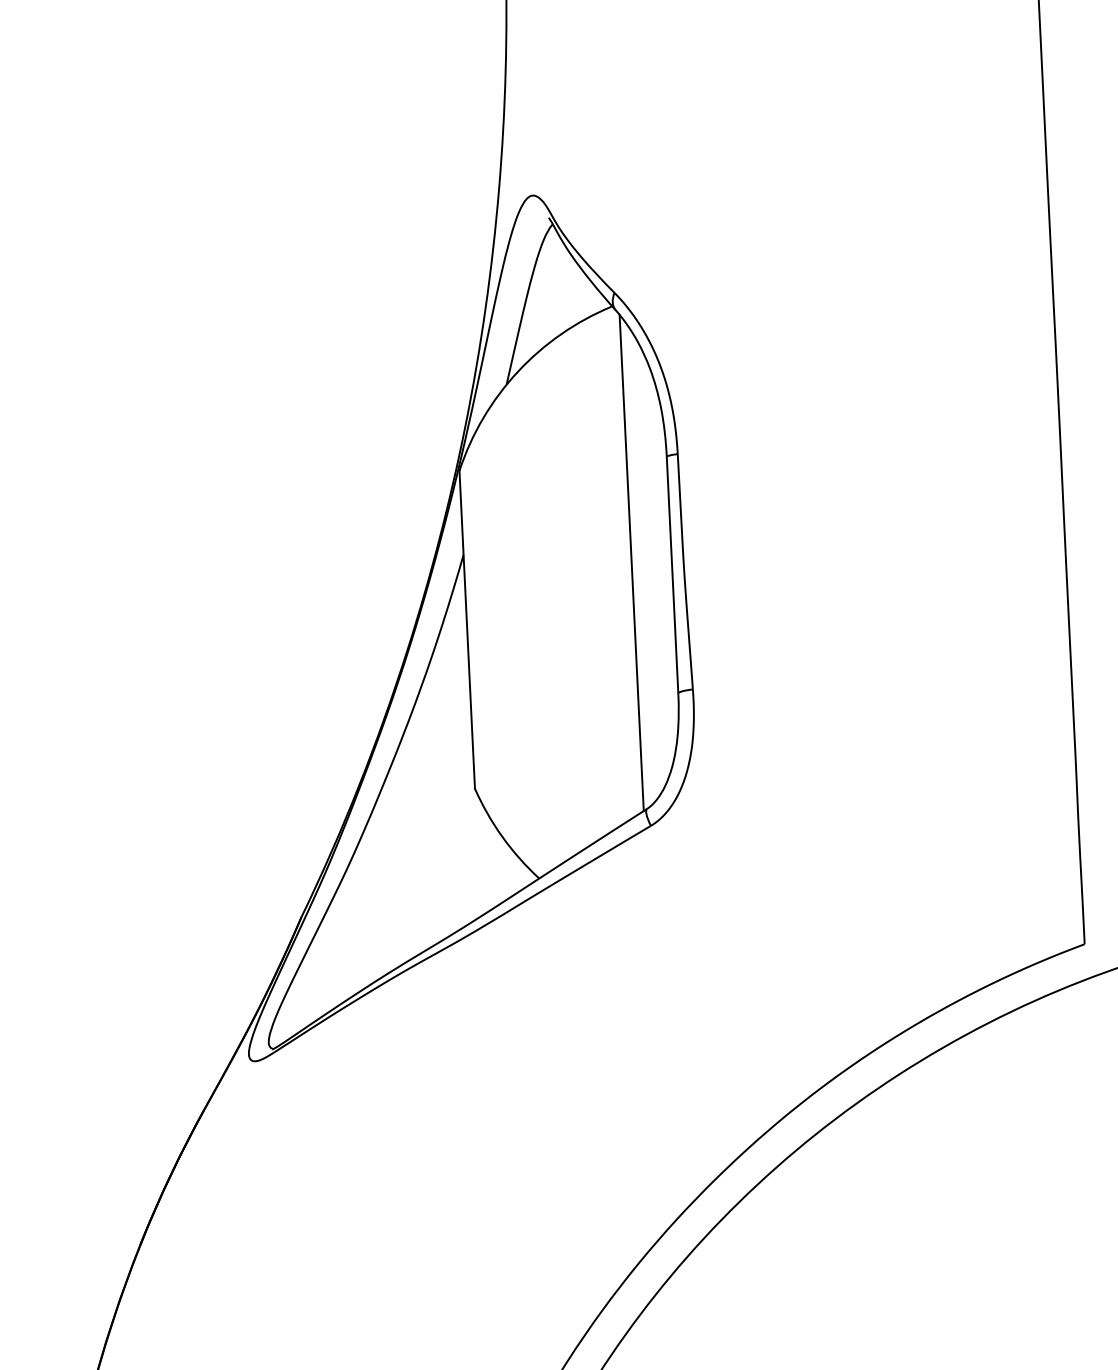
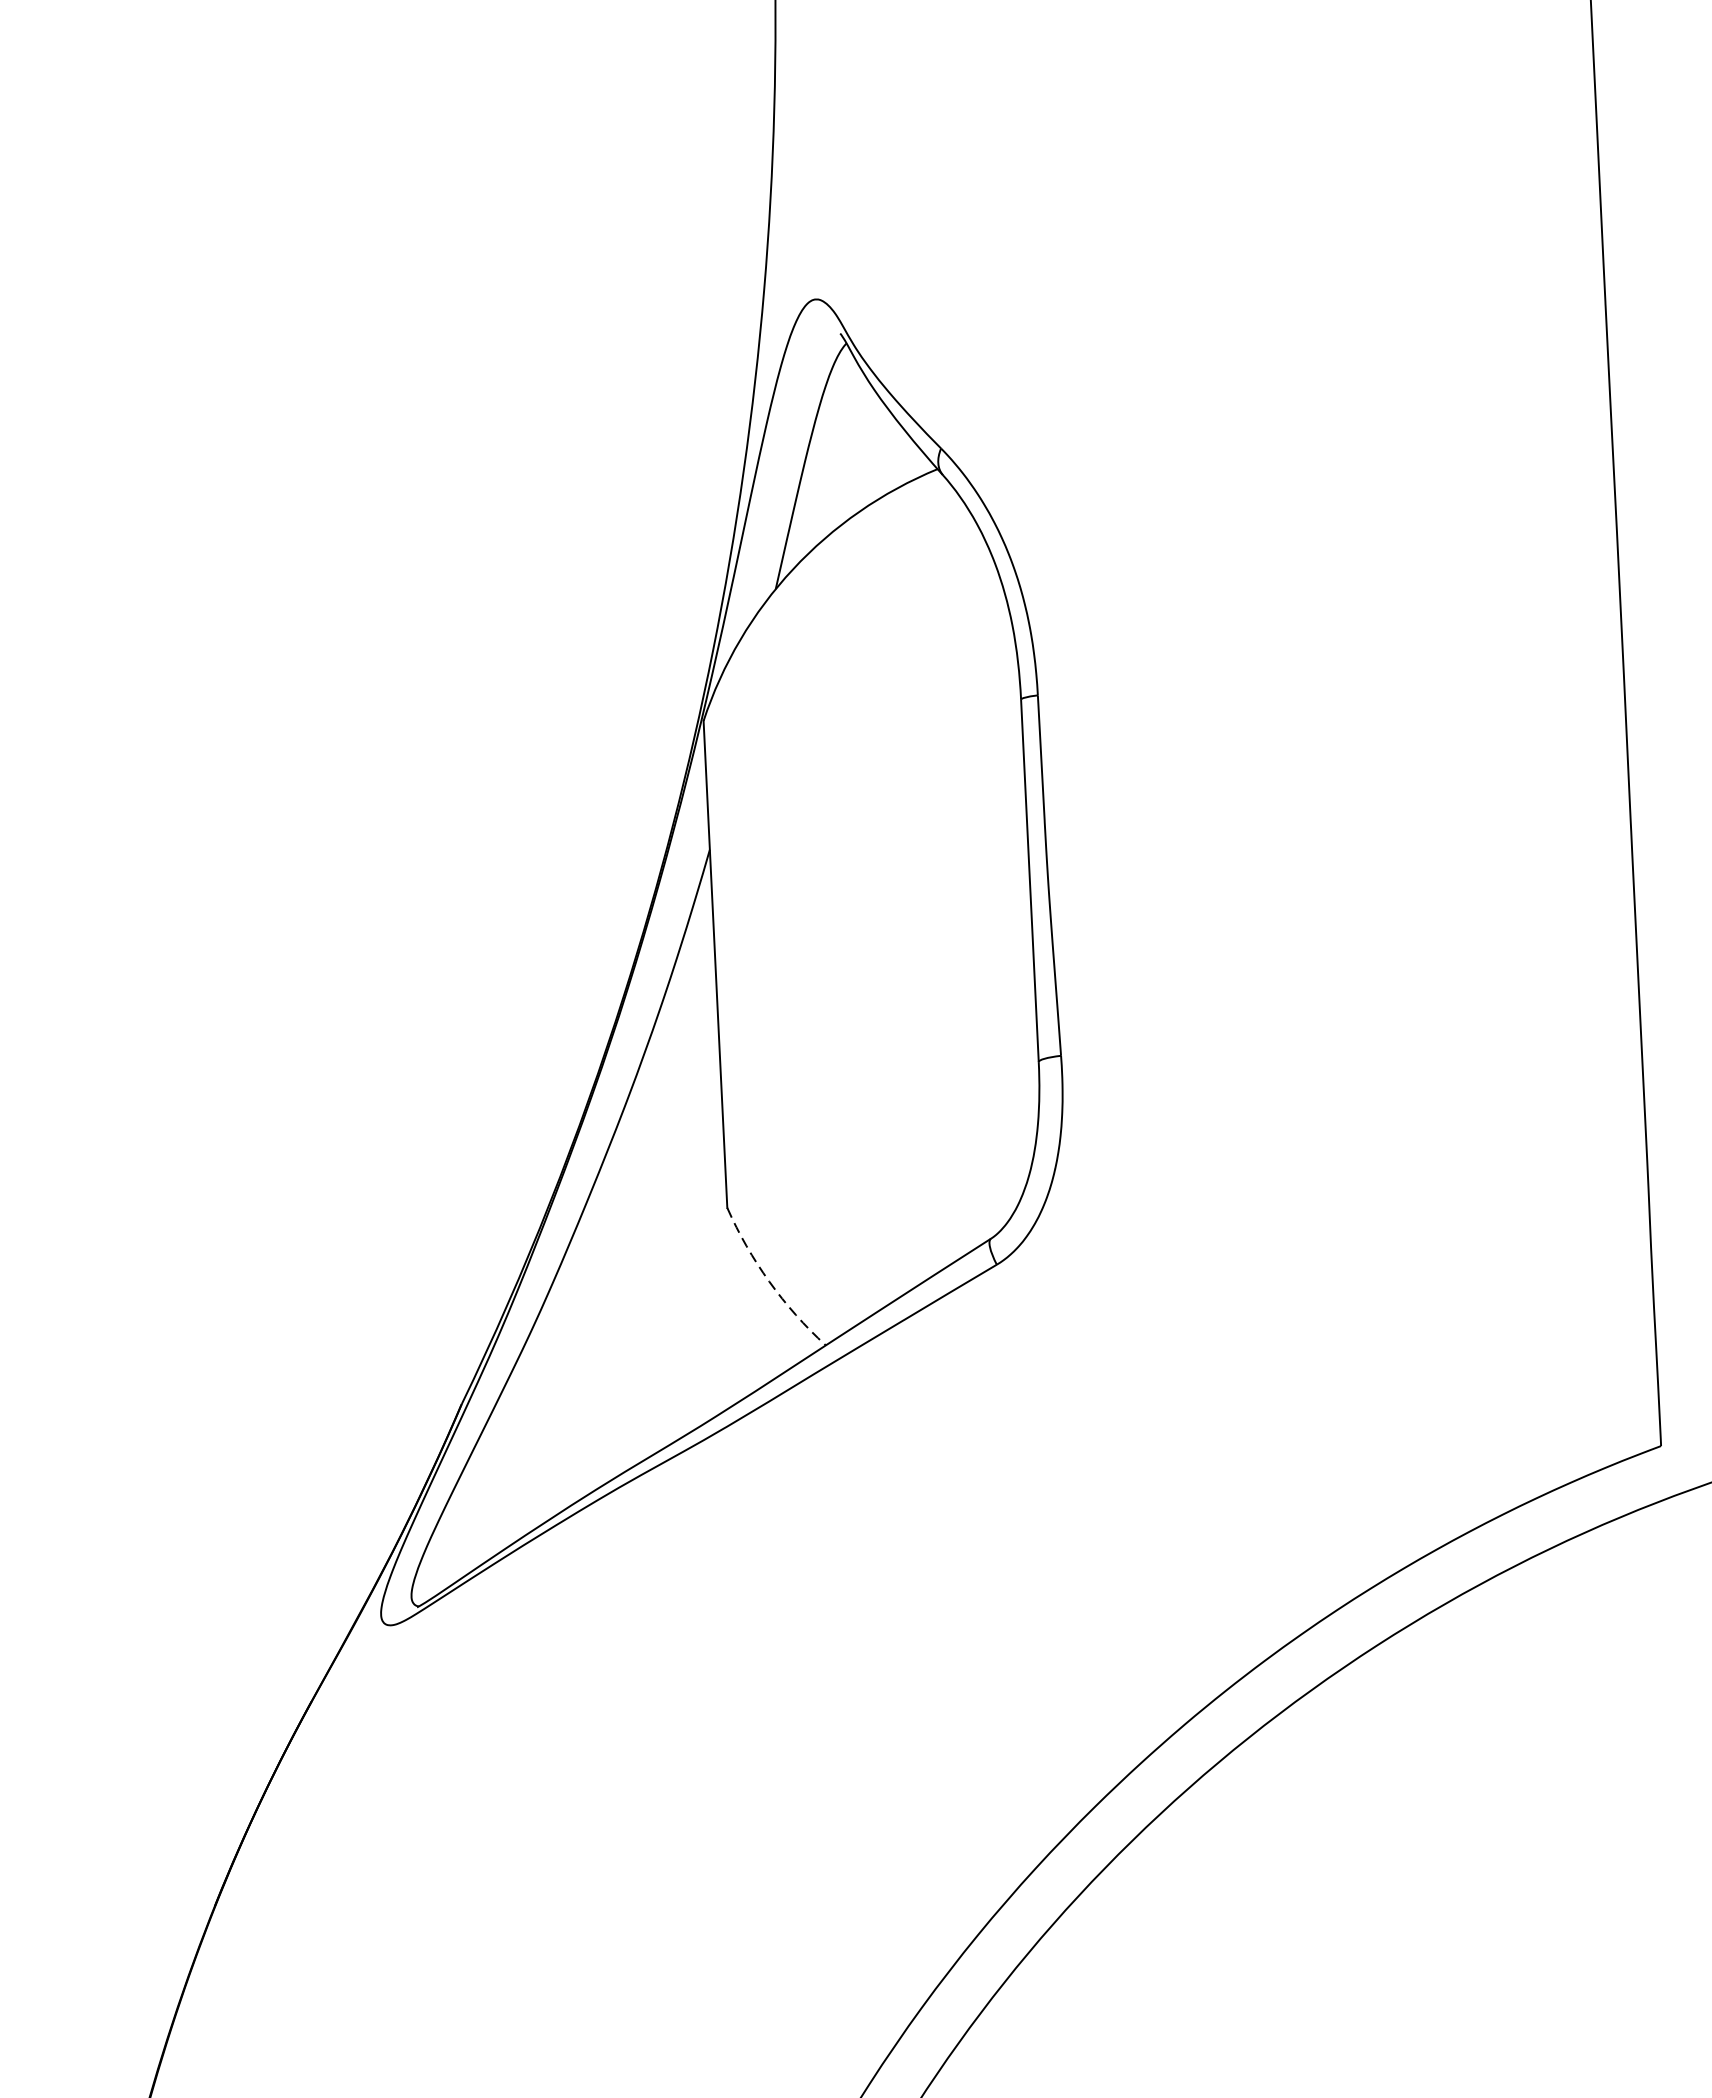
line: (631, 562) -> (967, 861), removed
arc: (502, 836) -> (769, 1281), solid -> dashed

